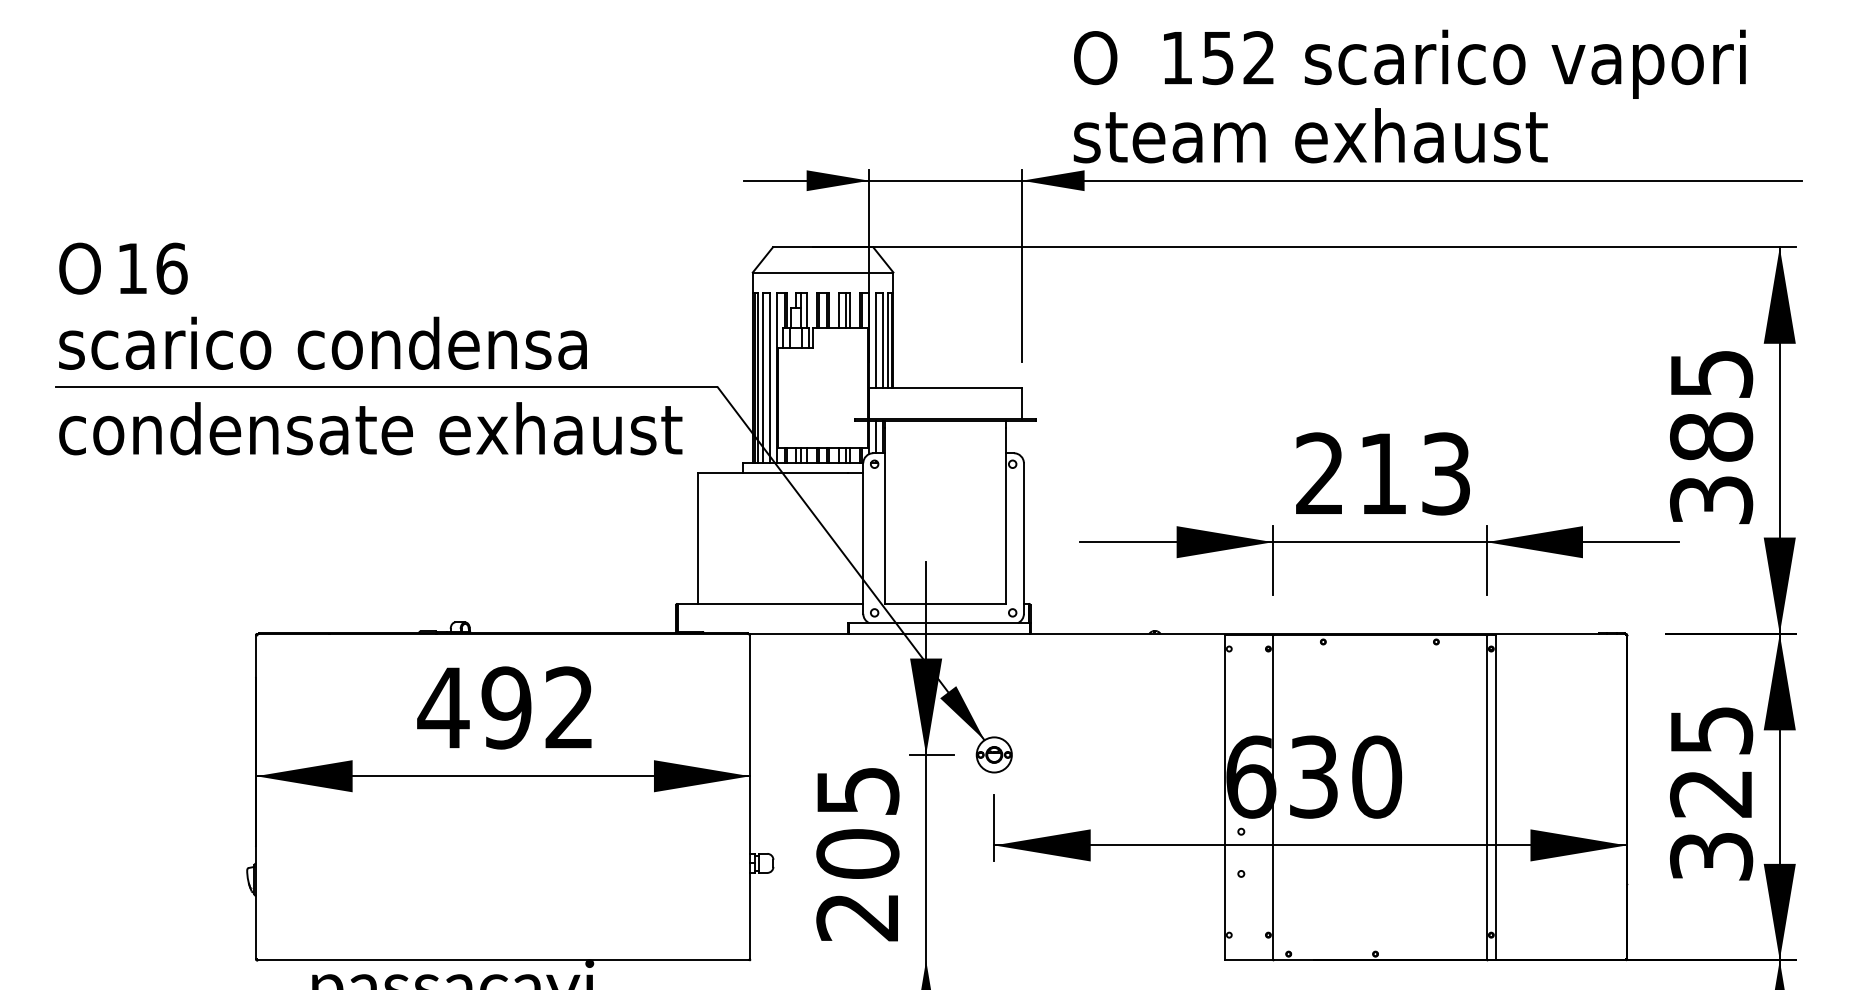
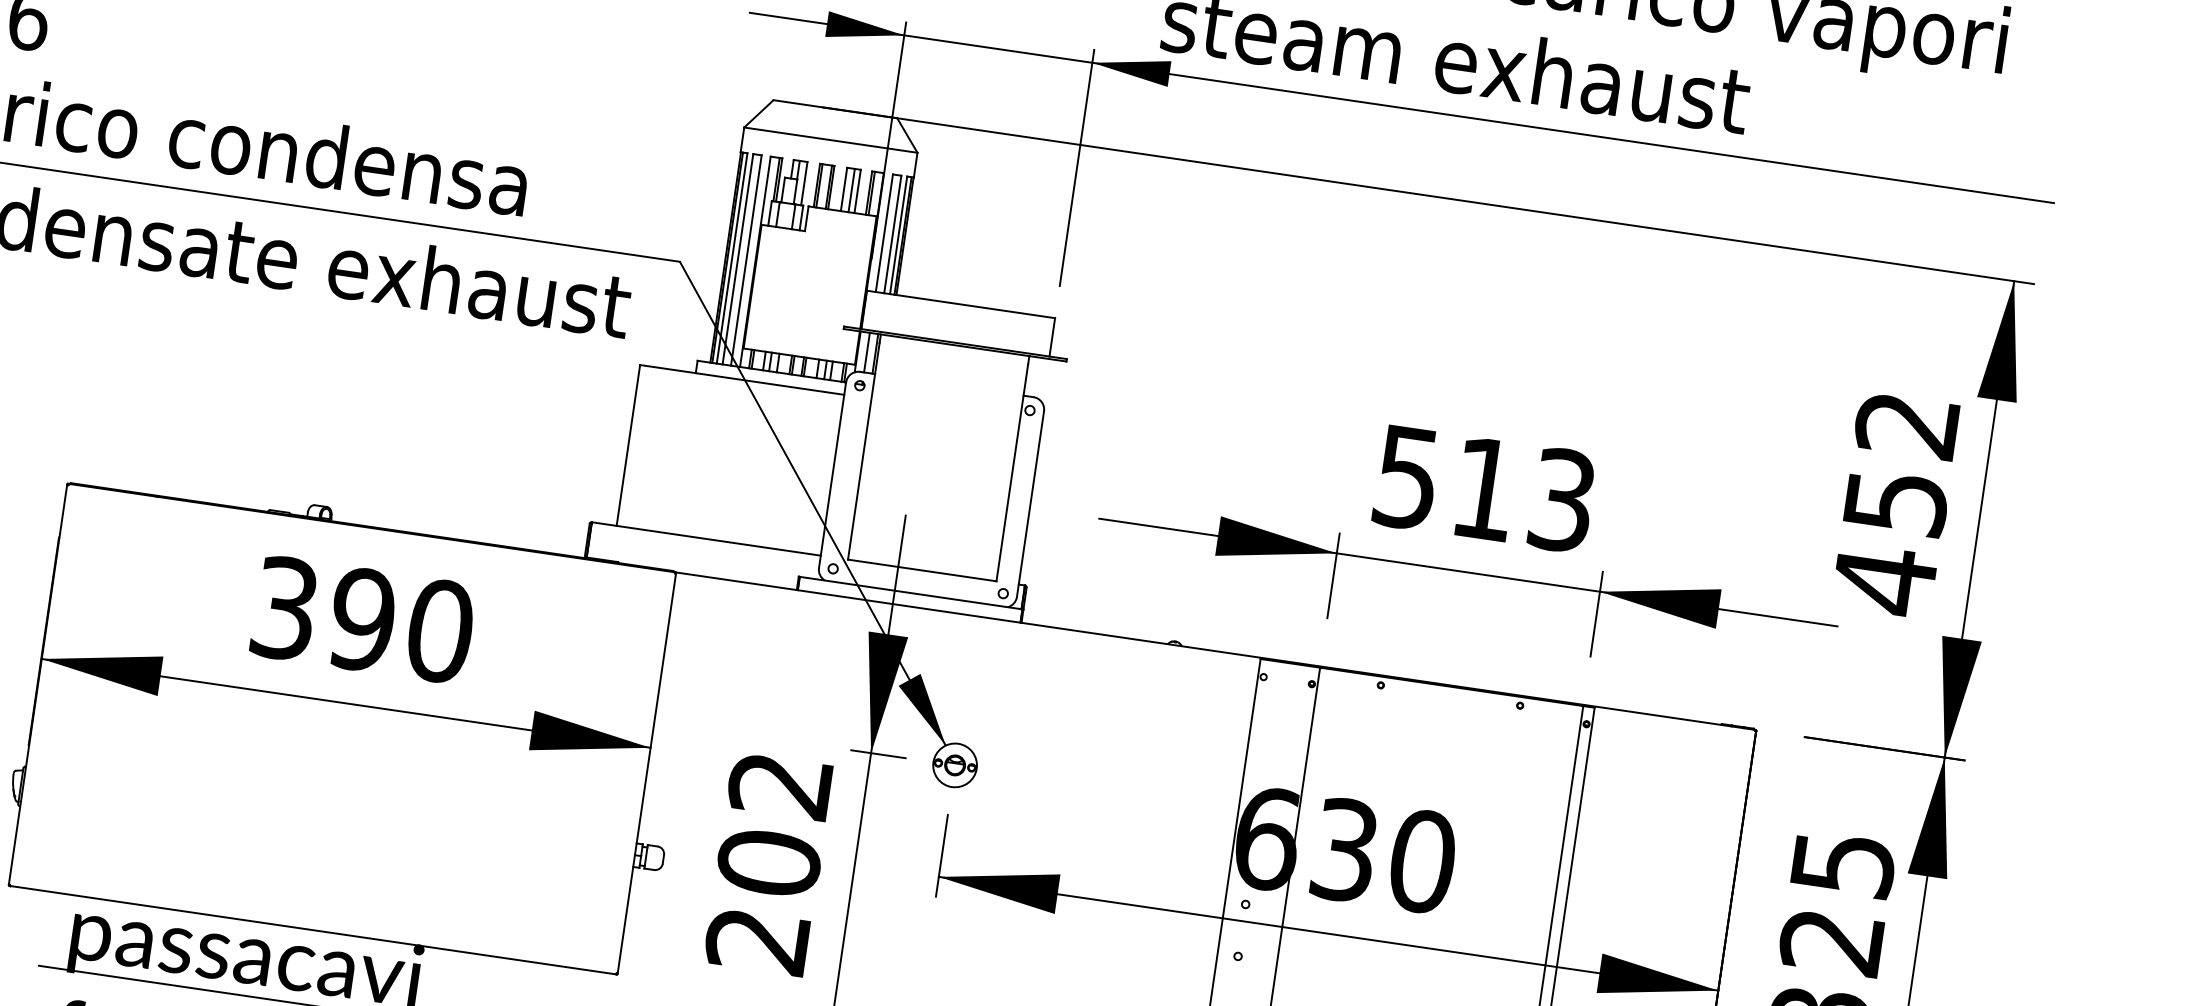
text: (1711, 438) -> (1895, 504), 385 -> 452
text: (1319, 473) -> (1406, 477), 213 -> 513
text: (505, 707) -> (361, 619), 492 -> 390
text: (857, 791) -> (779, 785), 205 -> 202

